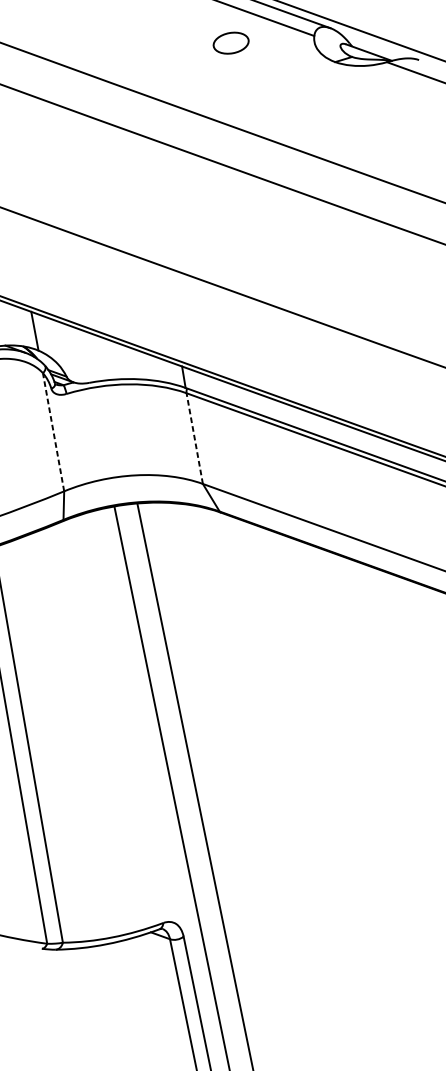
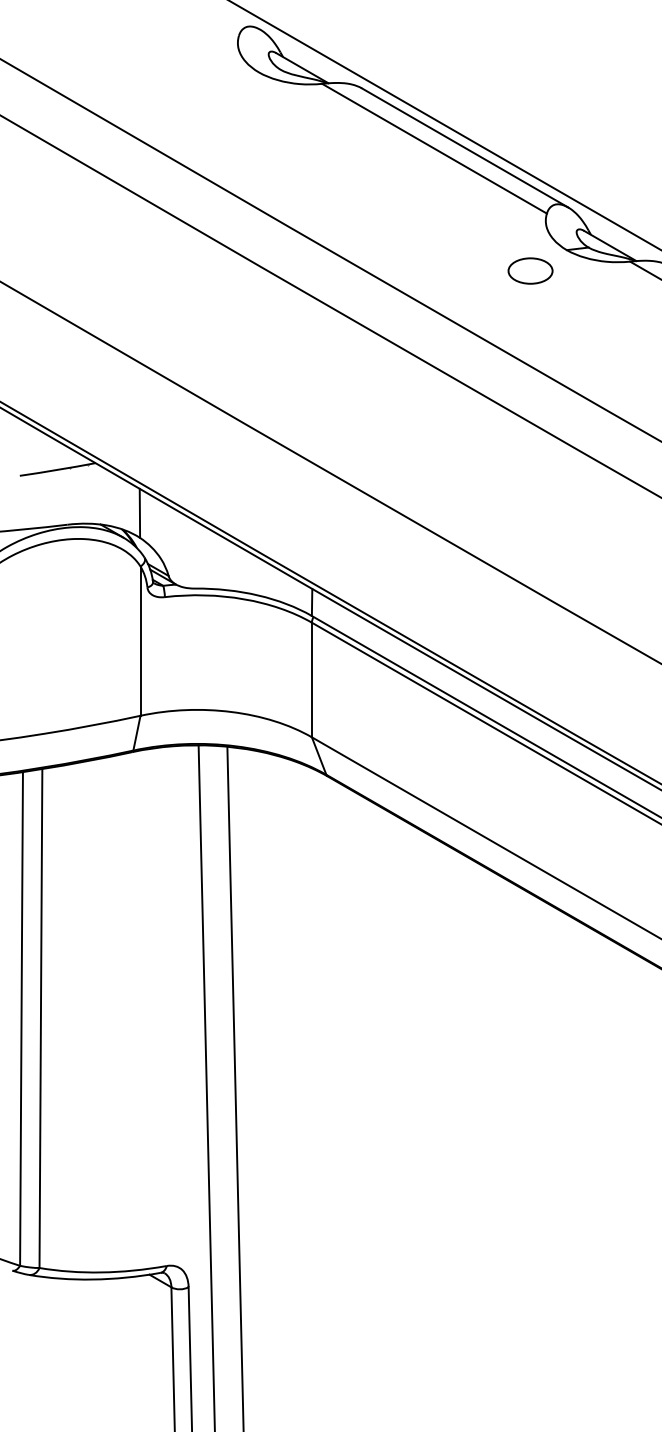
part: (231, 42) -> (530, 270), moved
line: (53, 432) -> (140, 641), dashed -> solid
line: (194, 438) -> (311, 679), dashed -> solid

